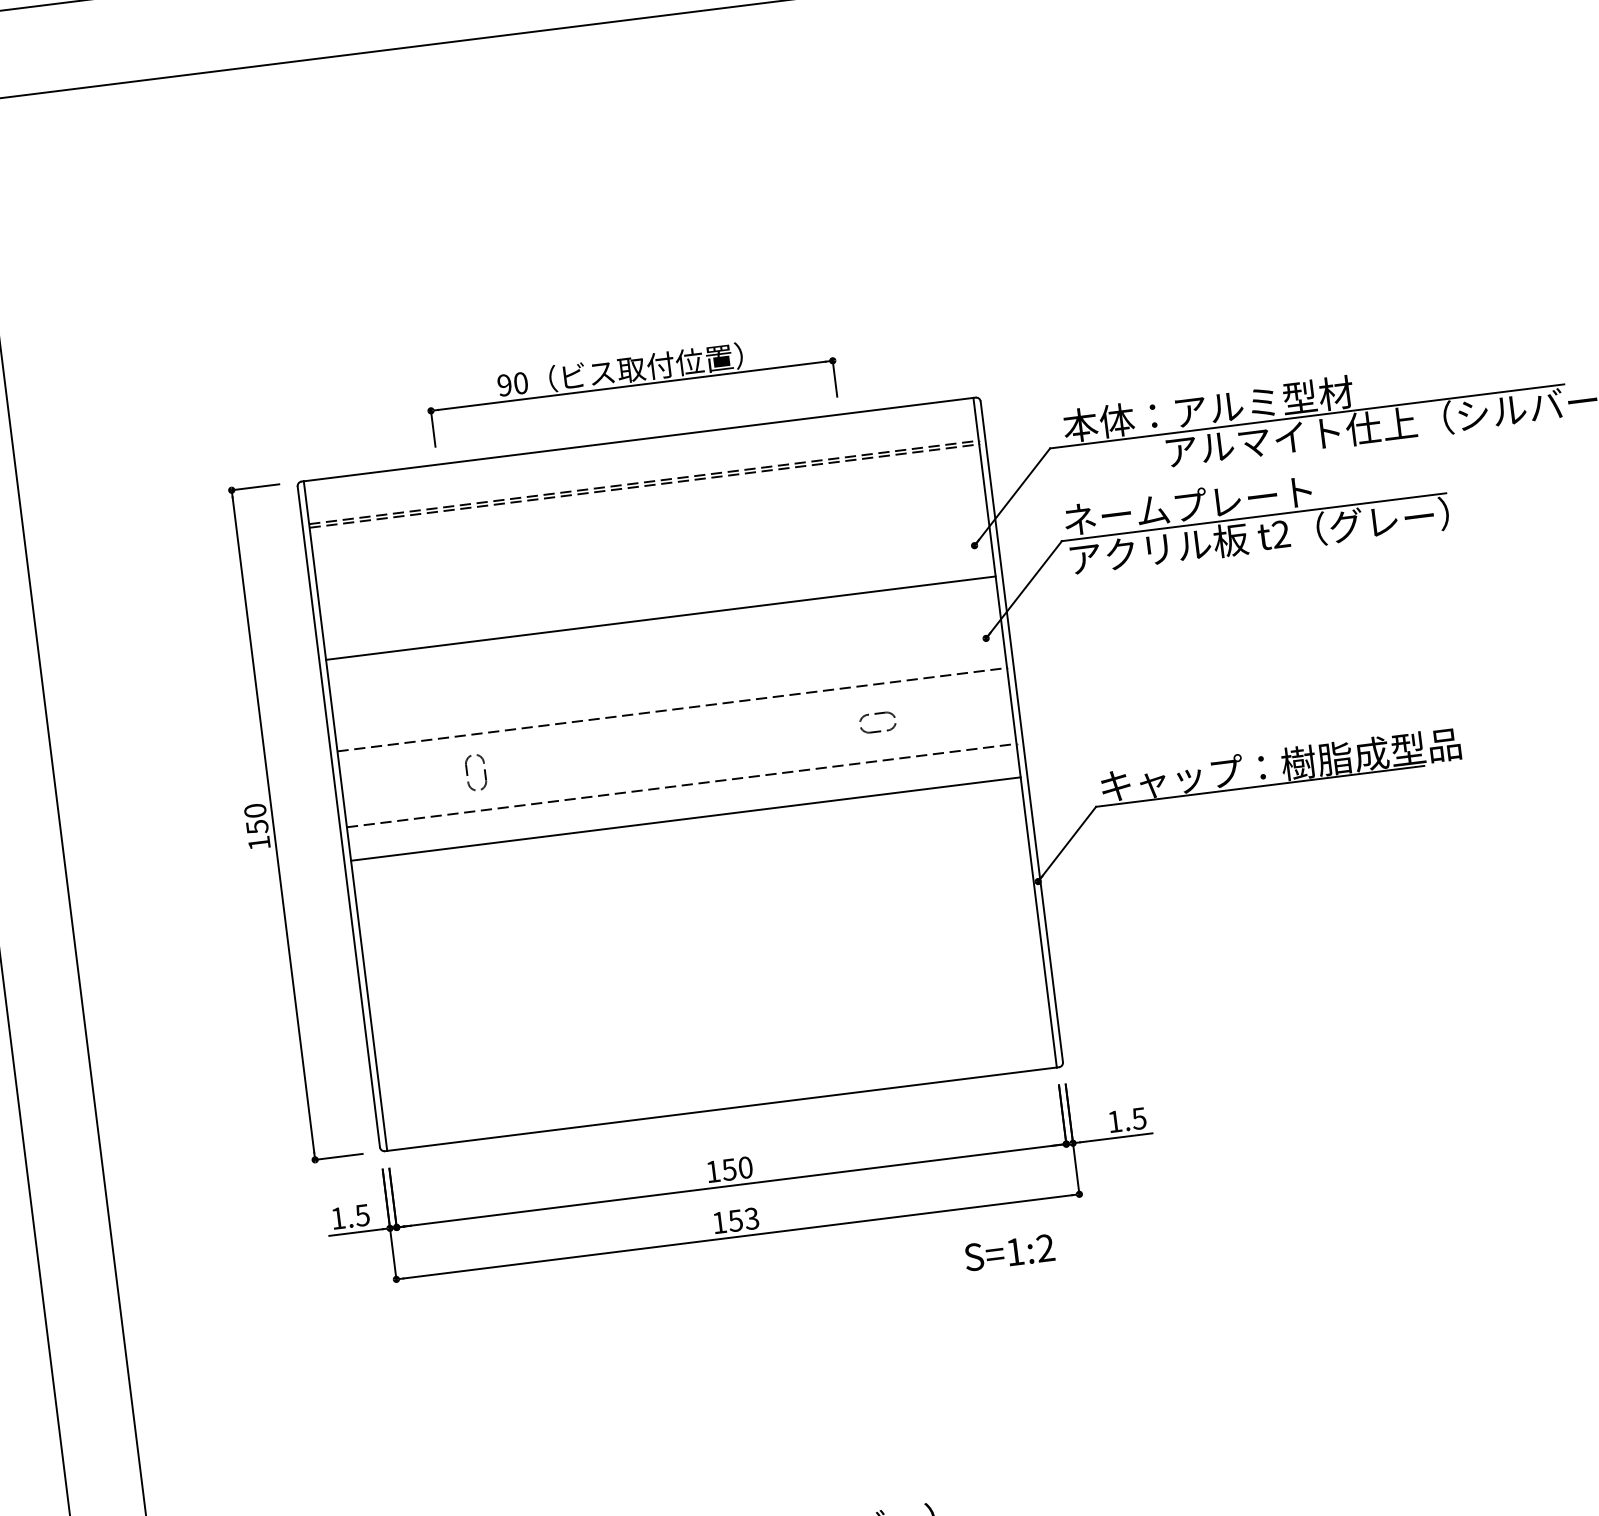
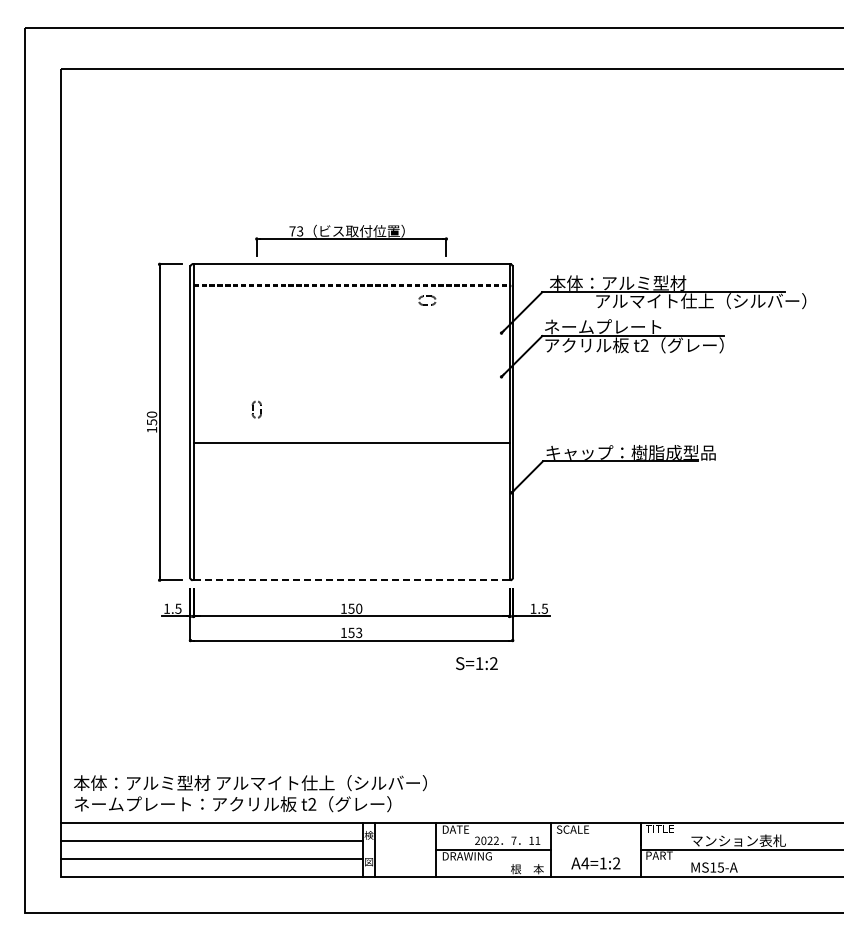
text: (513, 384) -> (296, 231), 90 -> 73
line: (660, 617) -> (351, 348), removed
line: (671, 709) -> (351, 391), removed
part: (878, 722) -> (427, 300), moved
line: (681, 785) -> (351, 427), removed
line: (721, 1109) -> (351, 580), solid -> dashed

